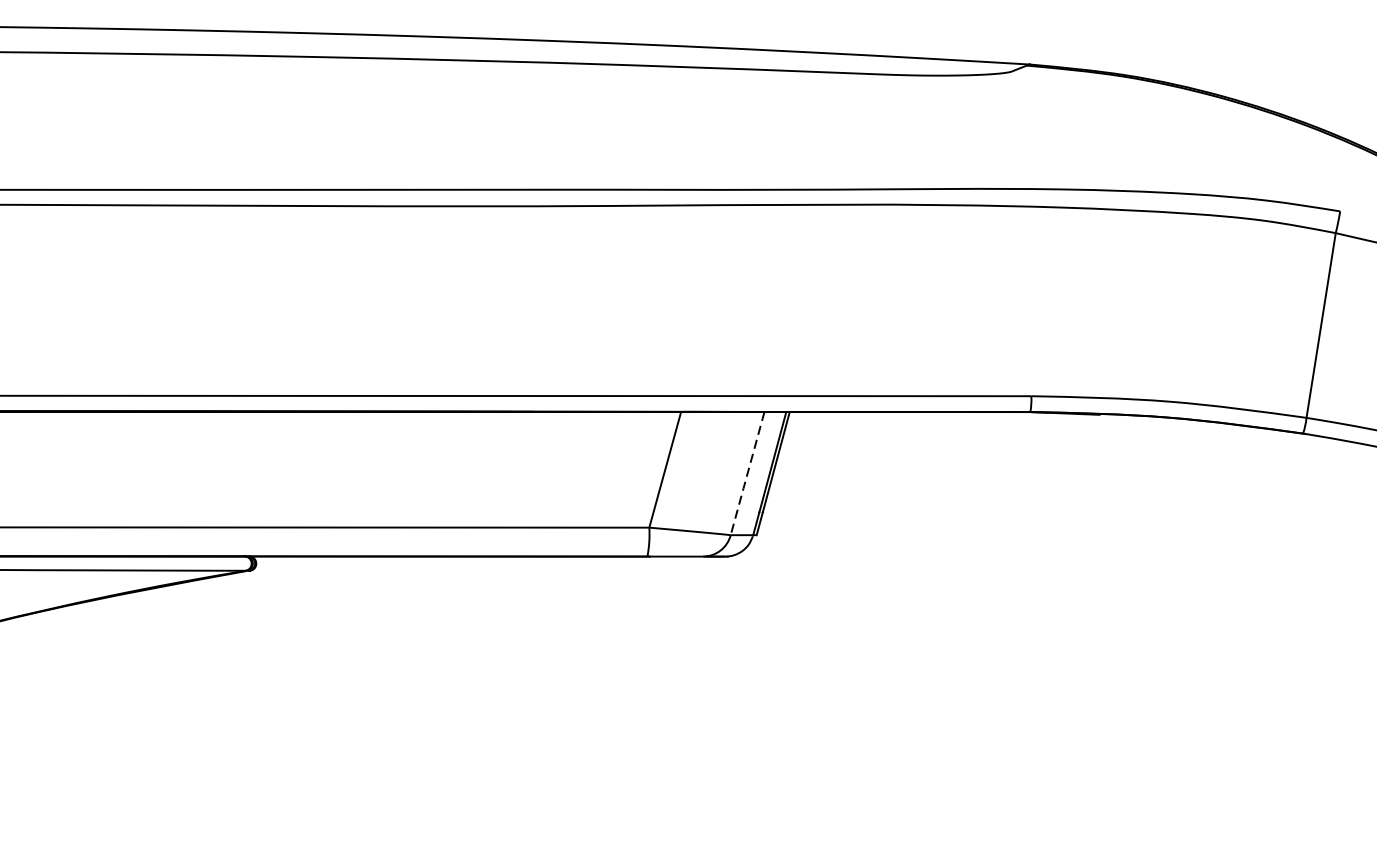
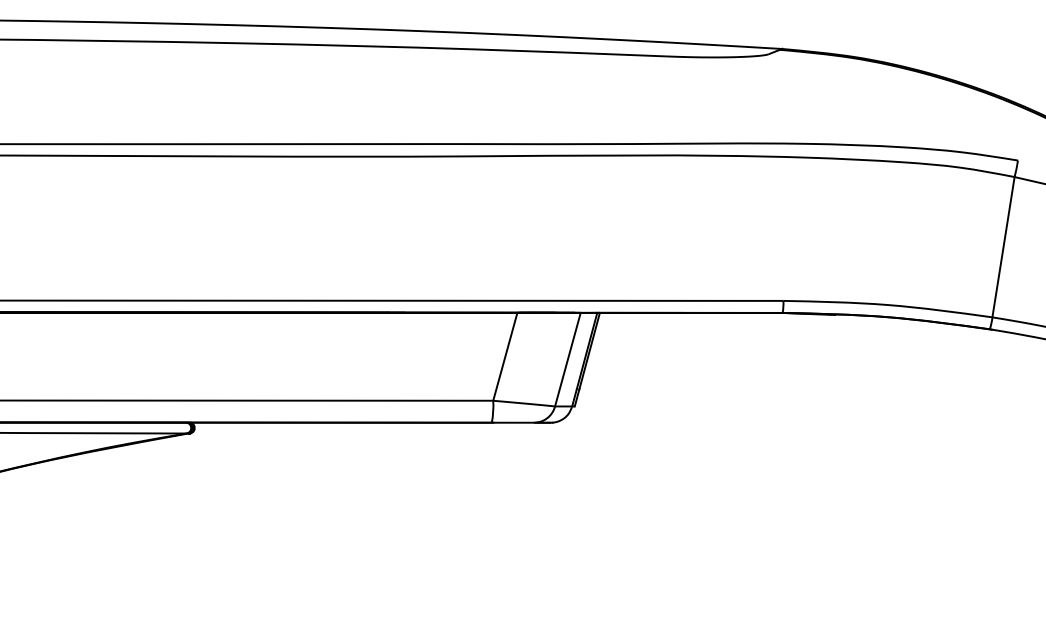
line: (747, 474) -> (567, 360), dashed -> solid

